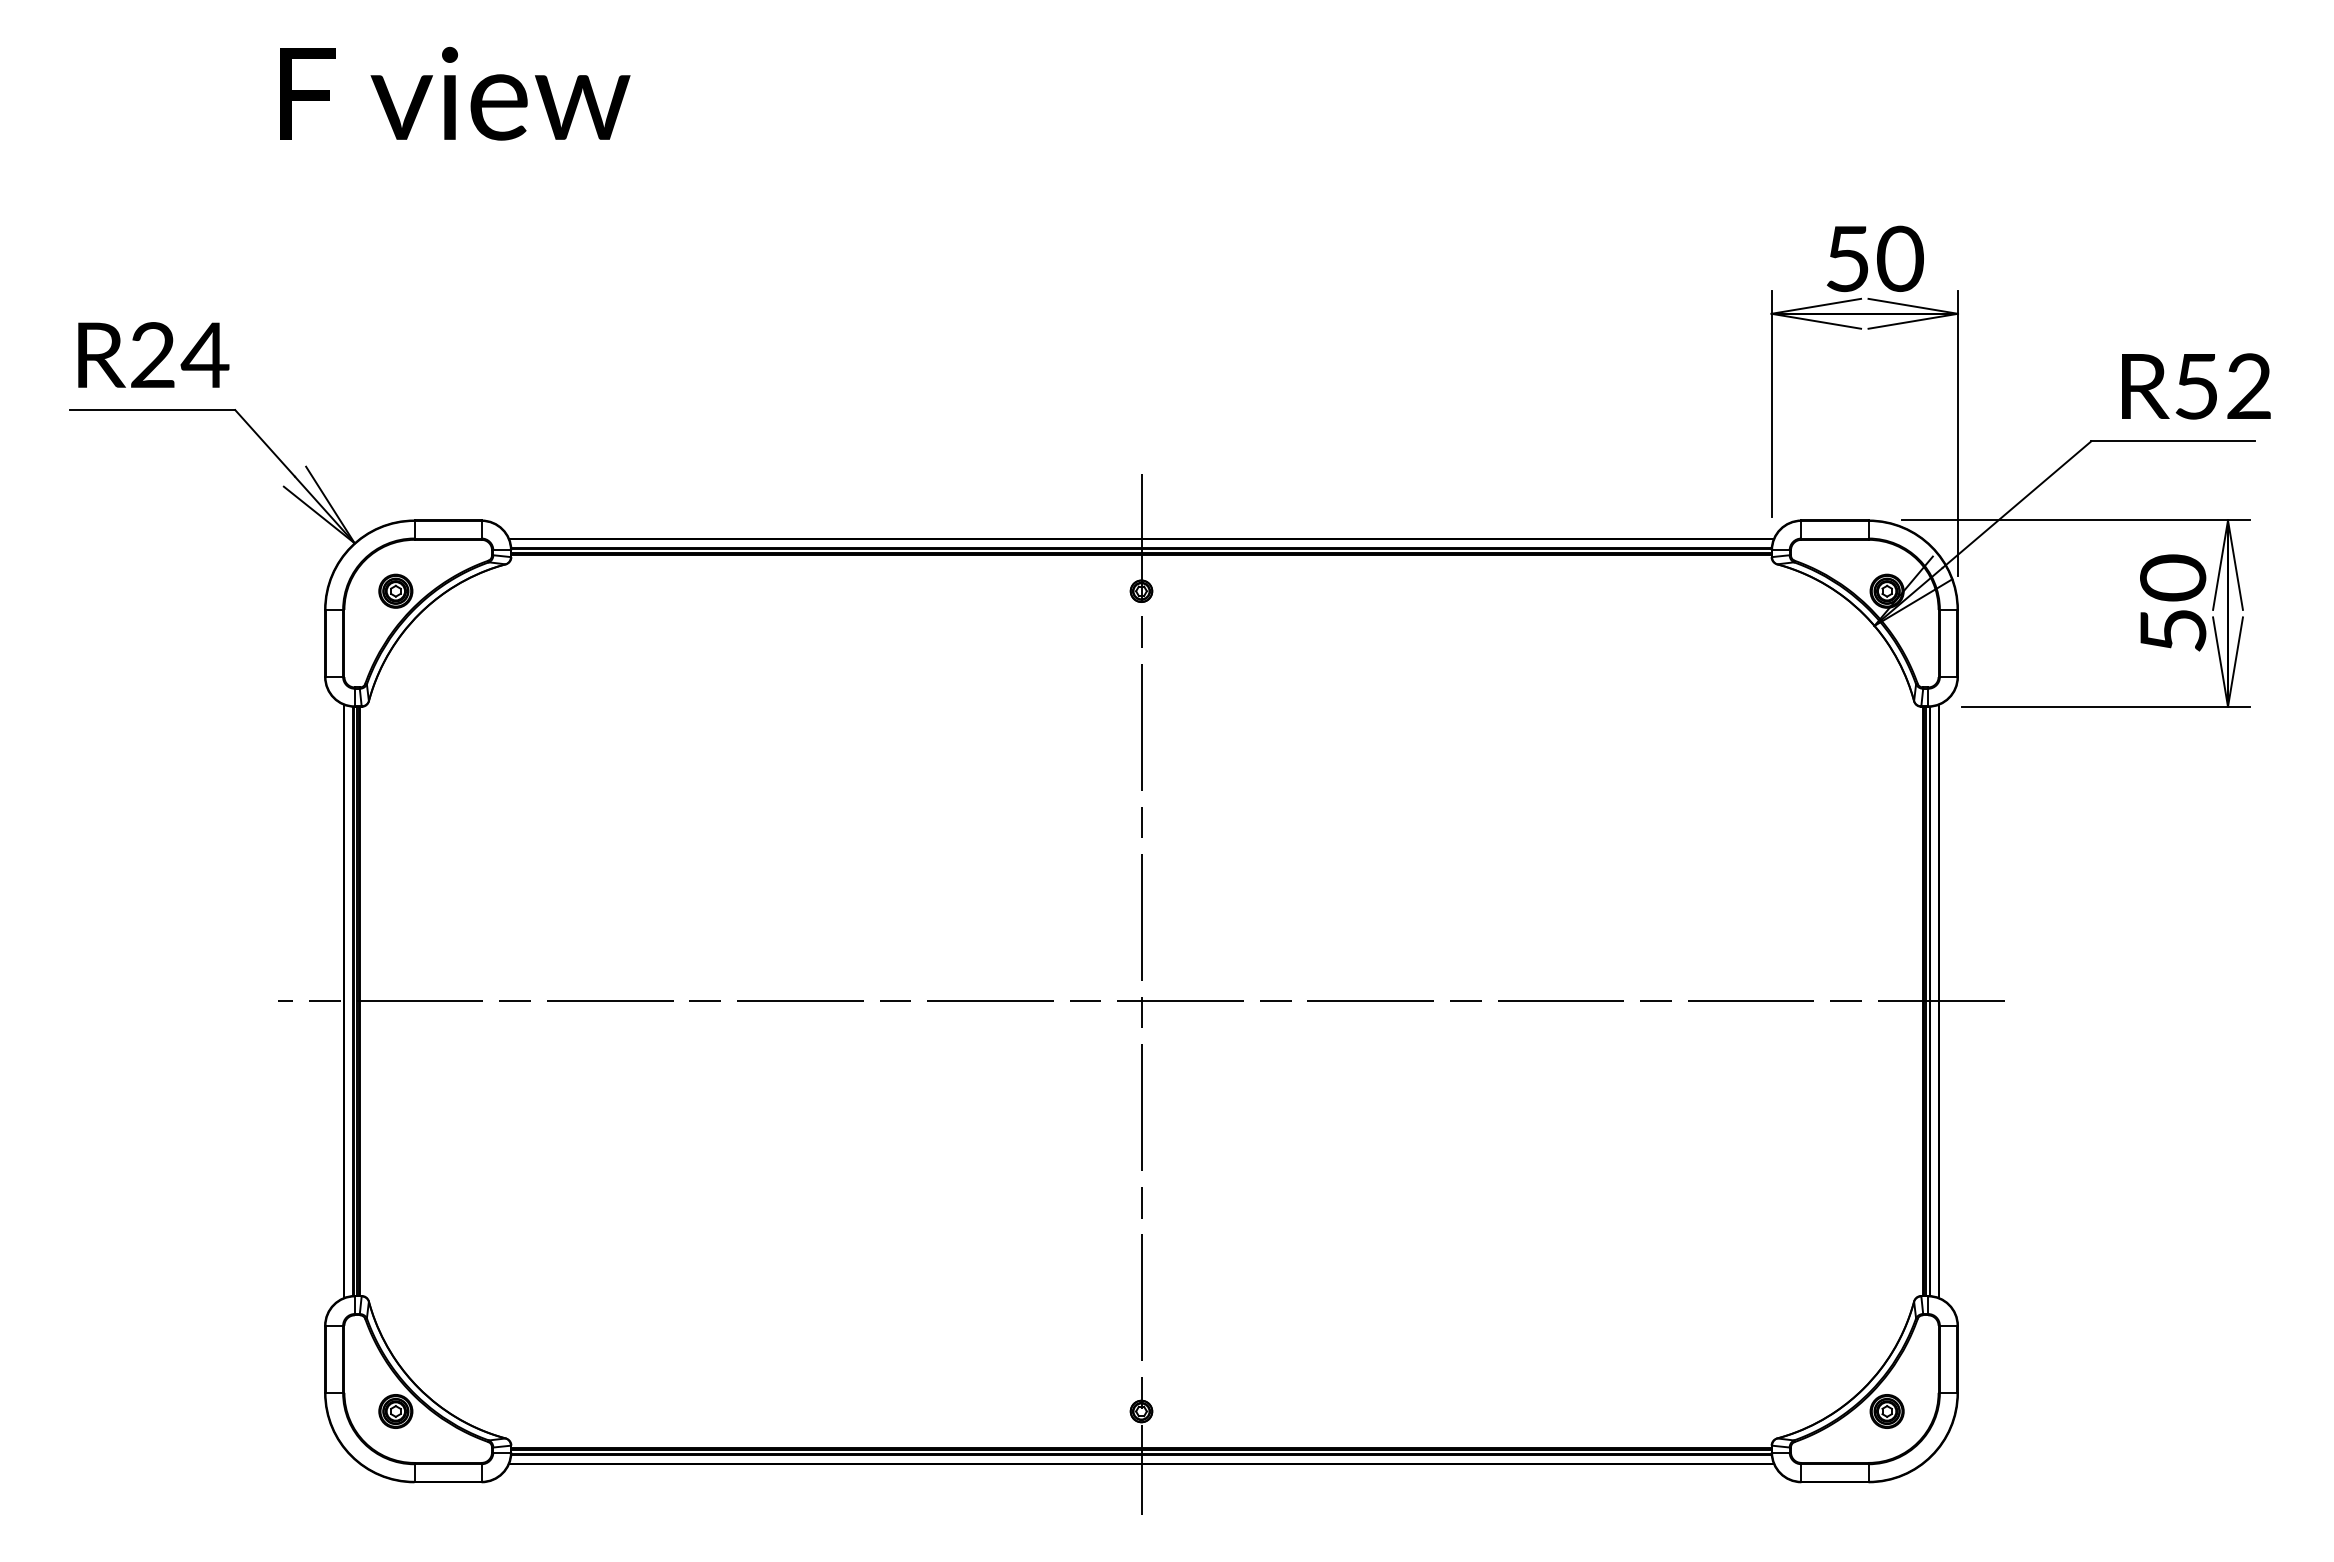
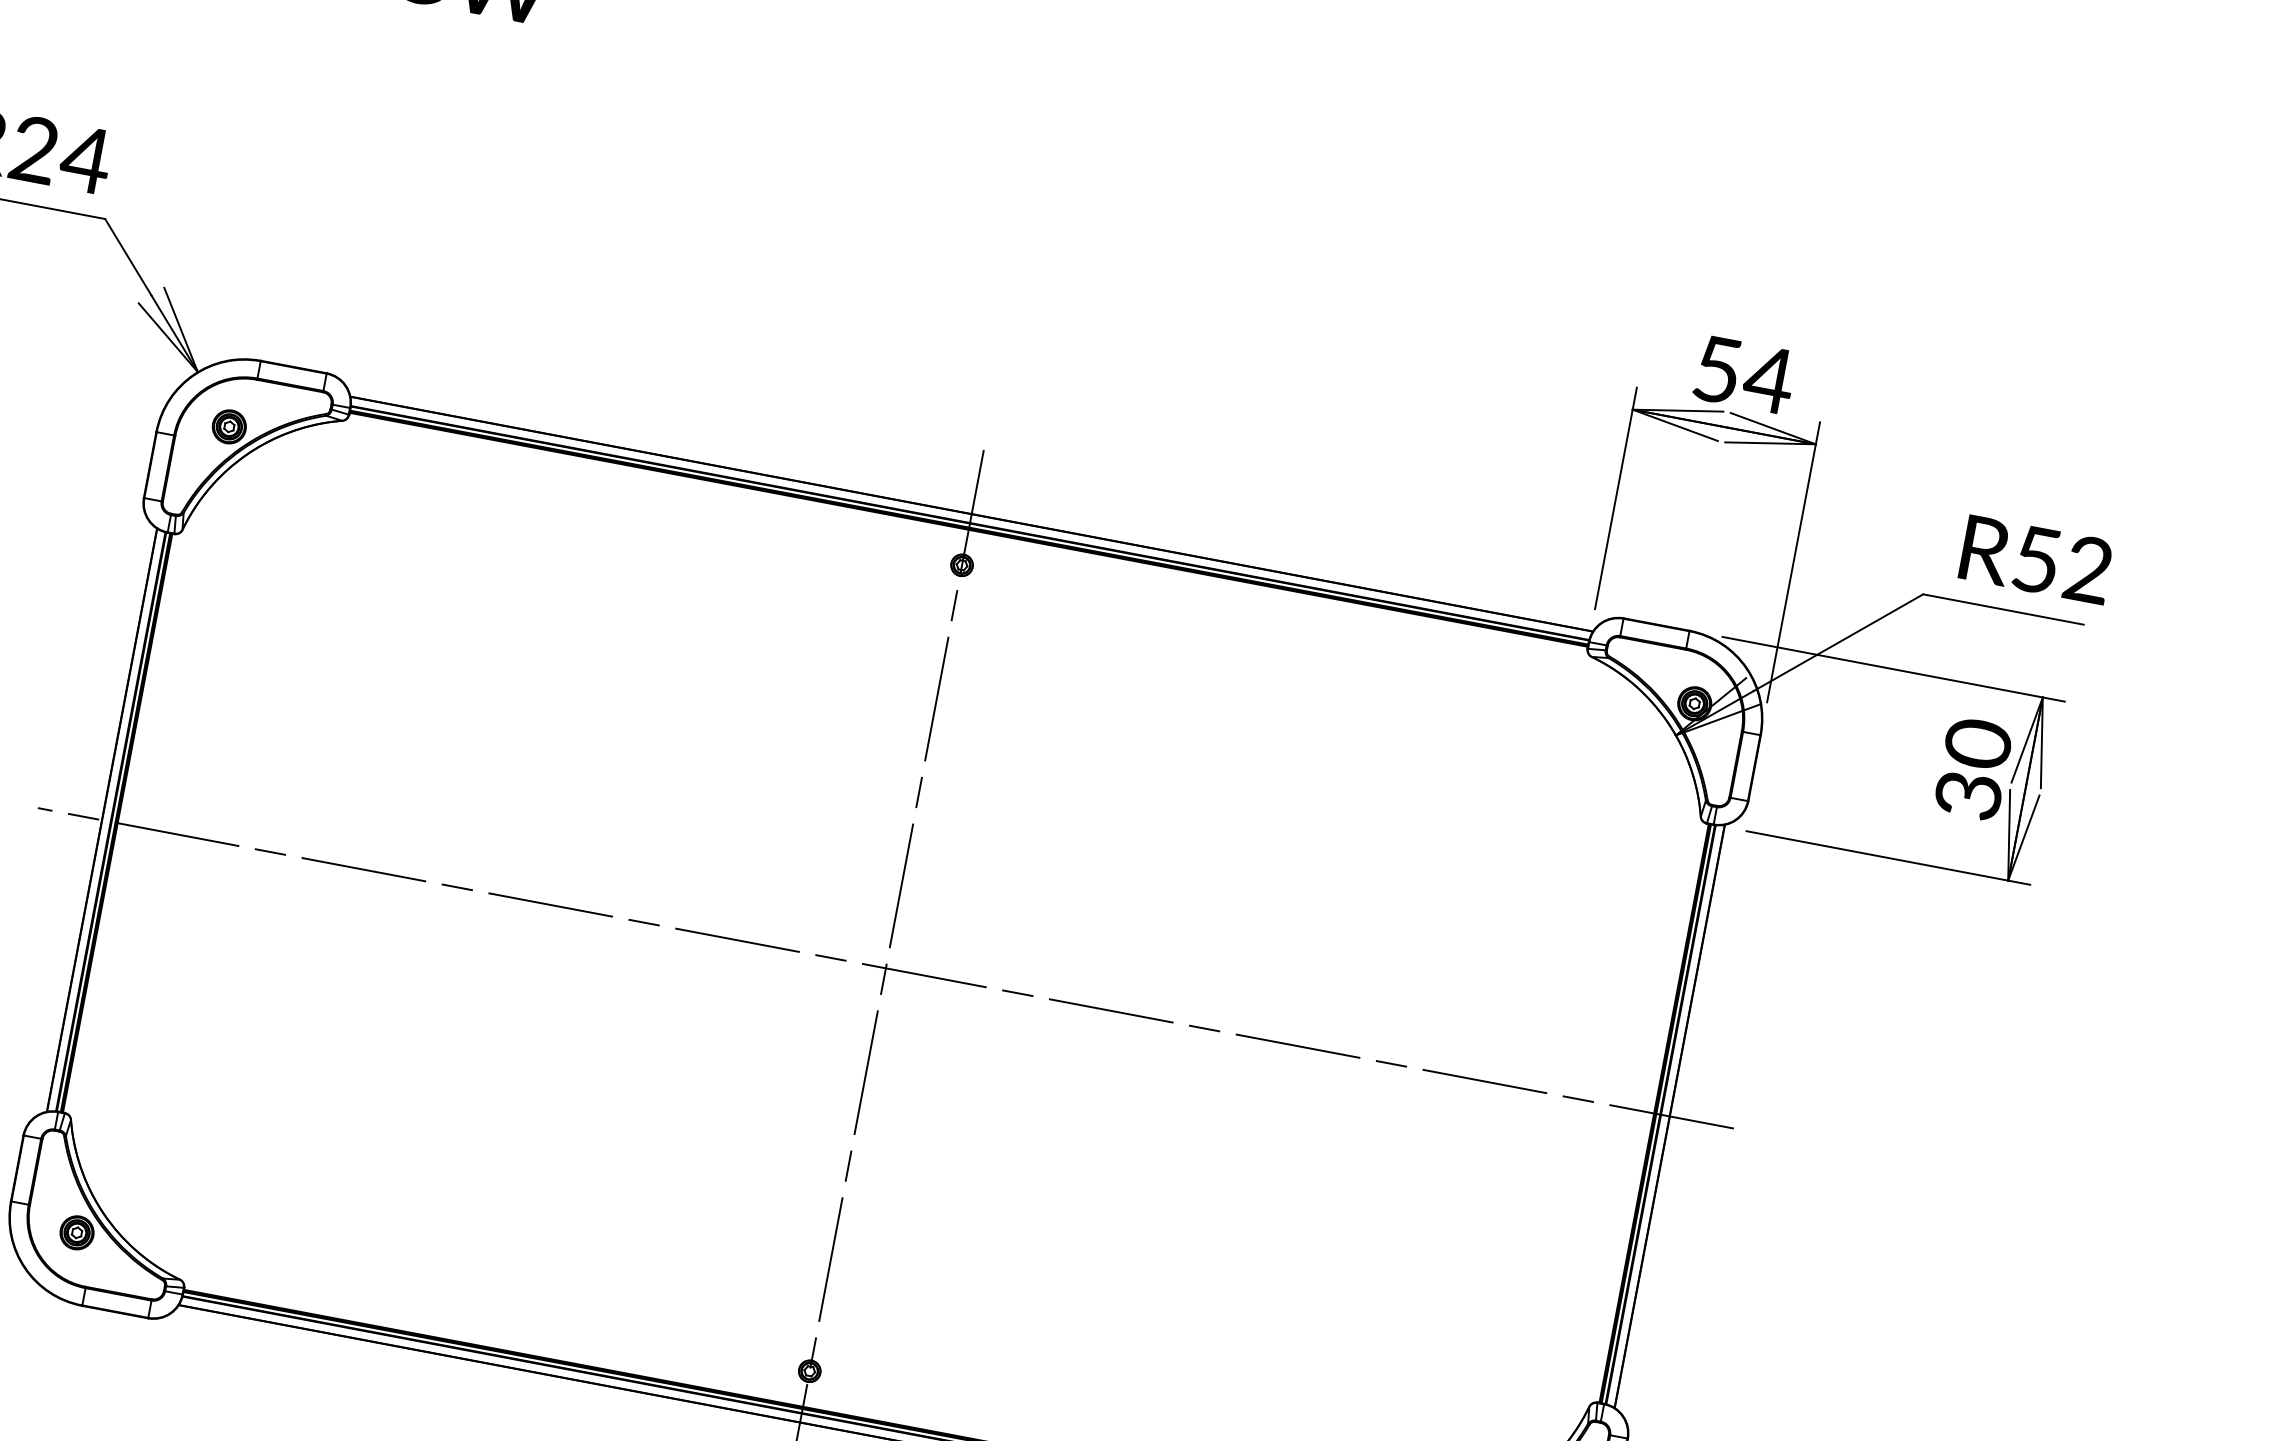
text: (1899, 258) -> (1768, 379), 50 -> 54
text: (2173, 630) -> (1968, 795), 50 -> 30

